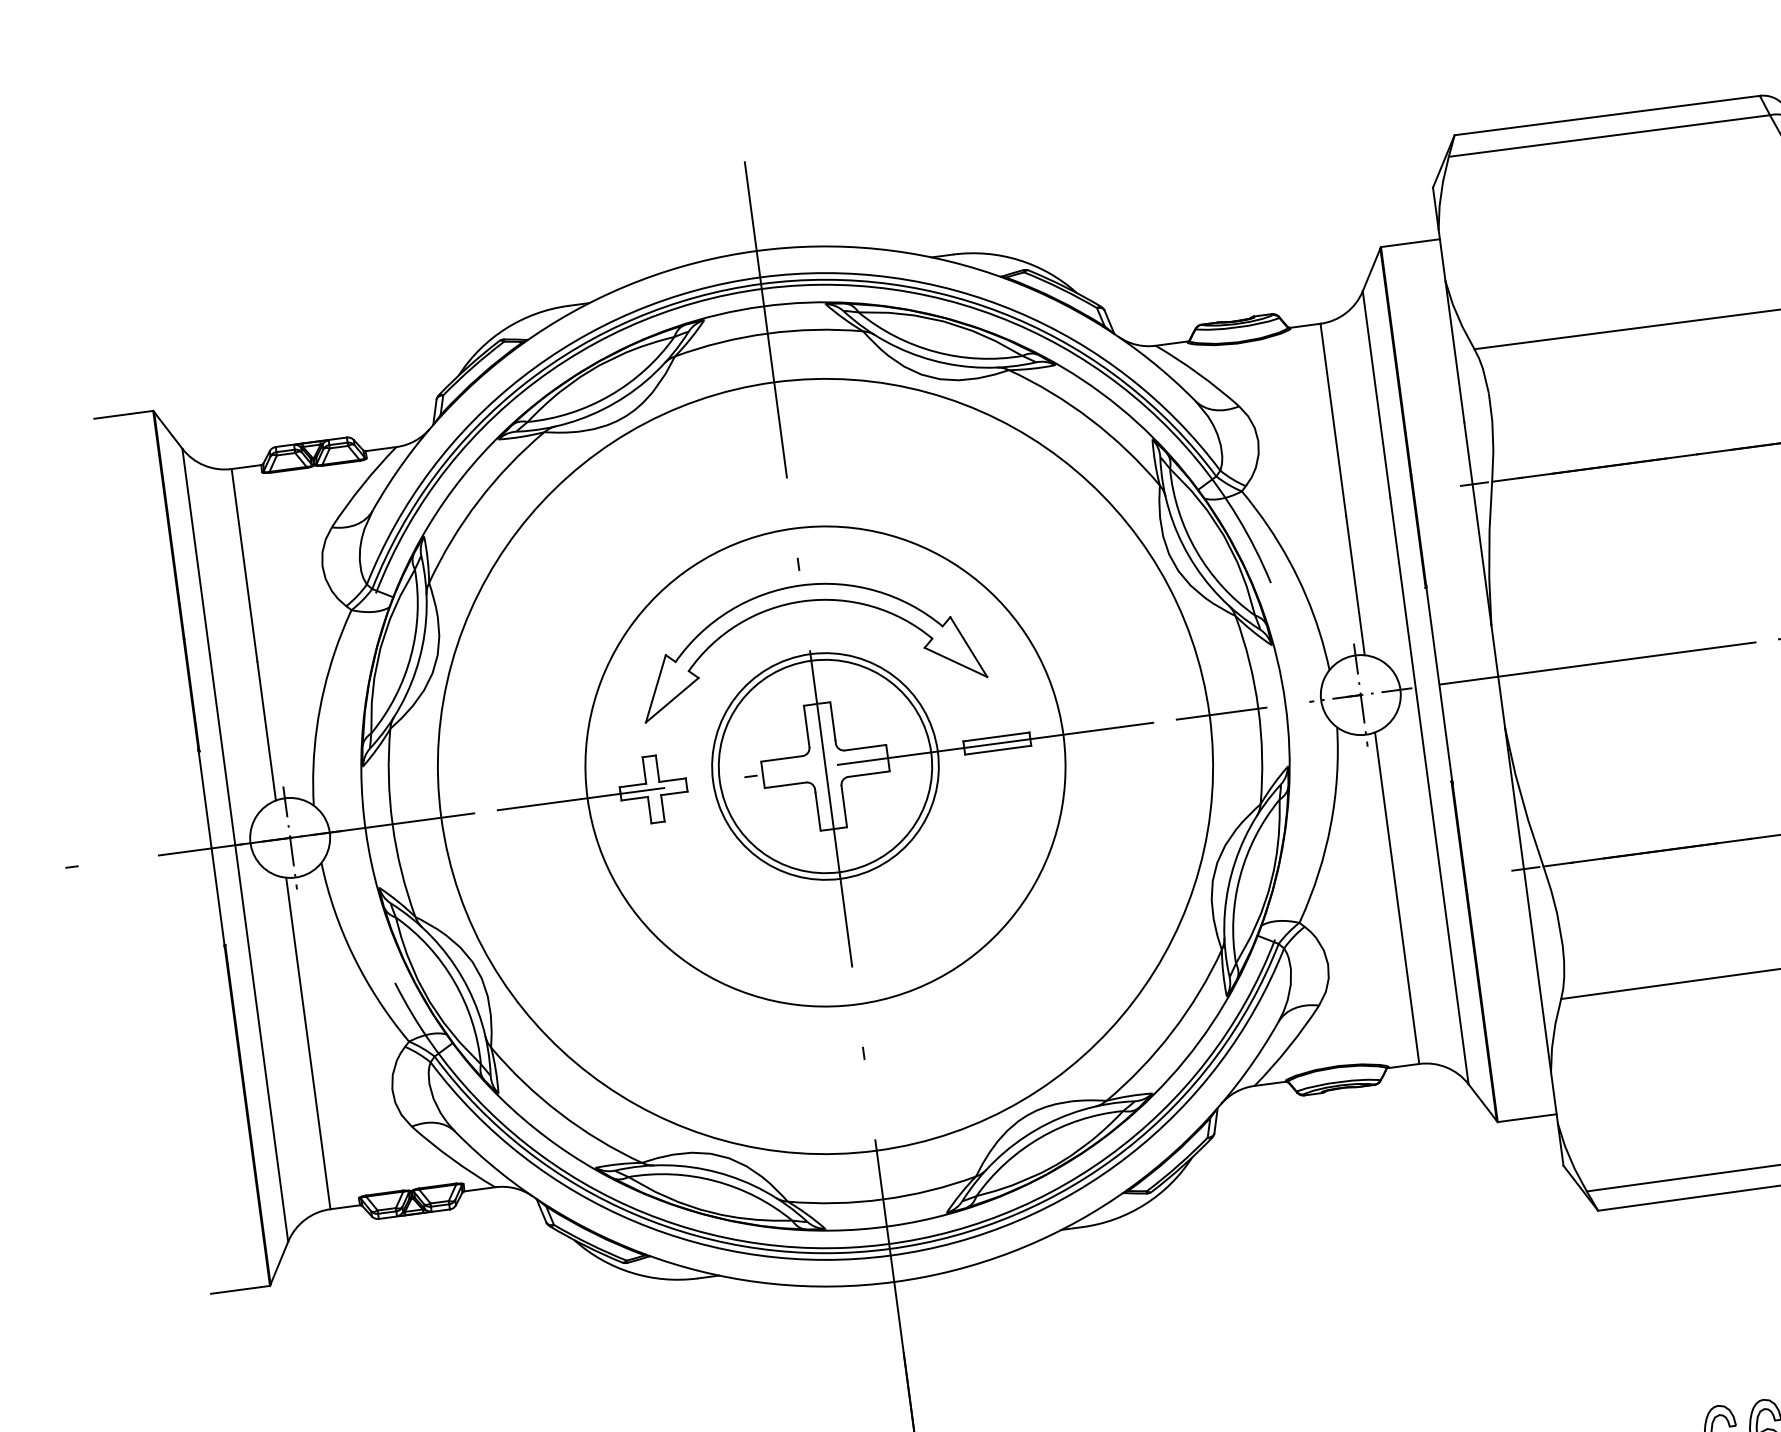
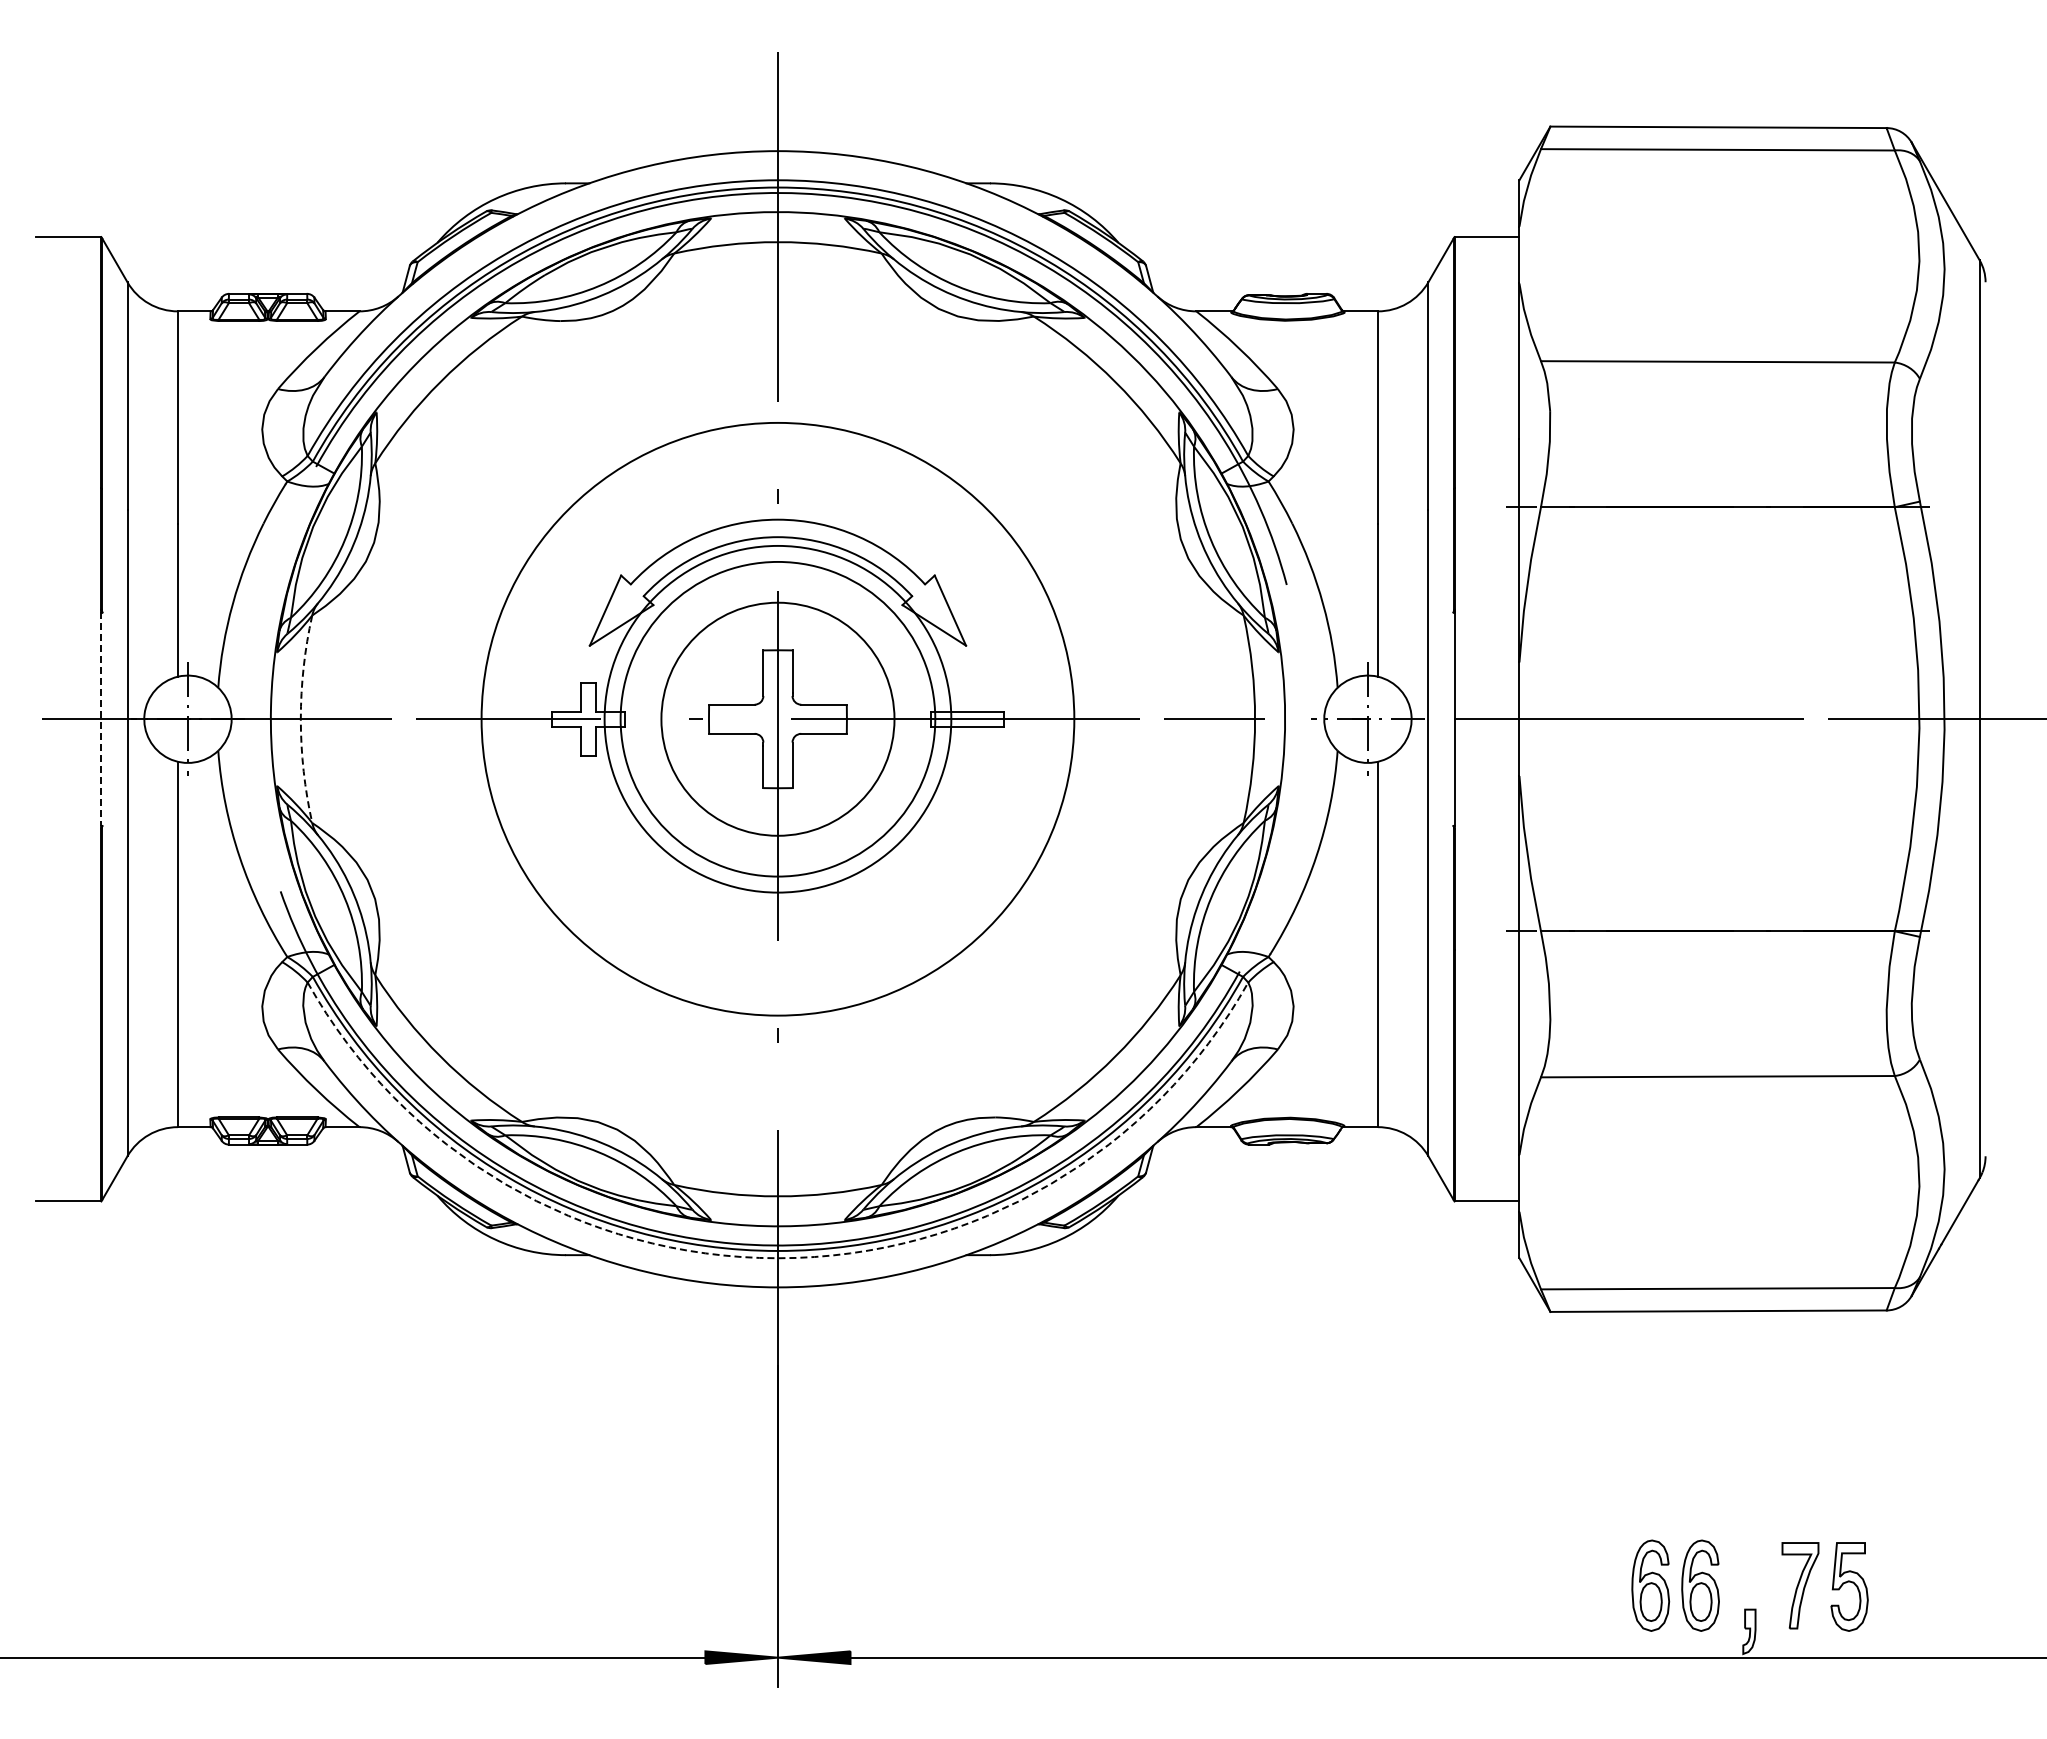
circle: (824, 765) -> (777, 718), size x0.7
circle: (825, 766) -> (777, 719), size x0.6
circle: (825, 766) -> (777, 719), size x1.4
arc: (392, 824) -> (300, 719), solid -> dashed
line: (211, 848) -> (101, 719), solid -> dashed
arc: (890, 1255) -> (777, 1258), solid -> dashed

